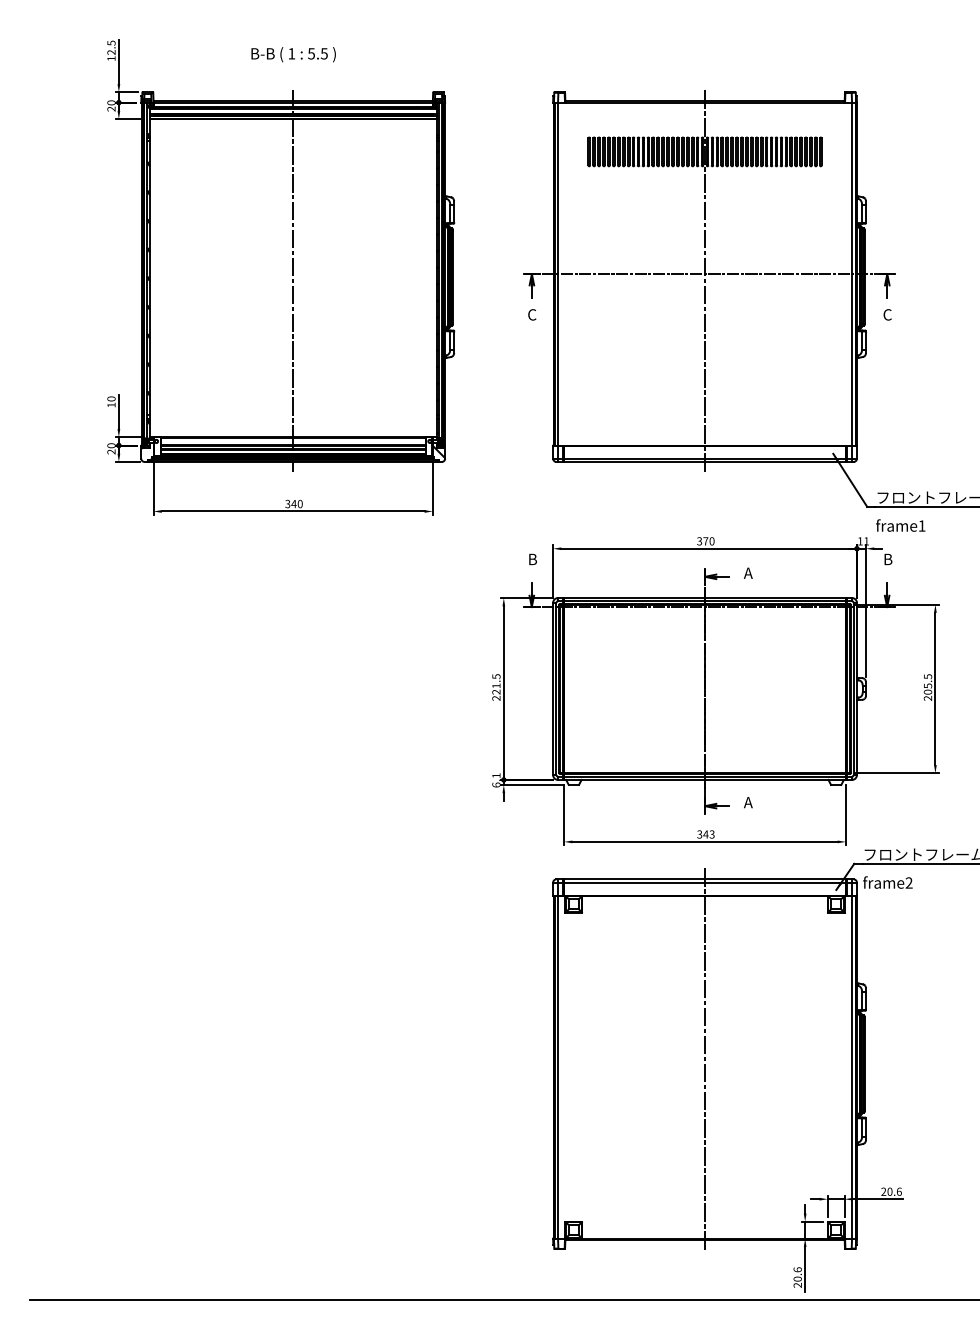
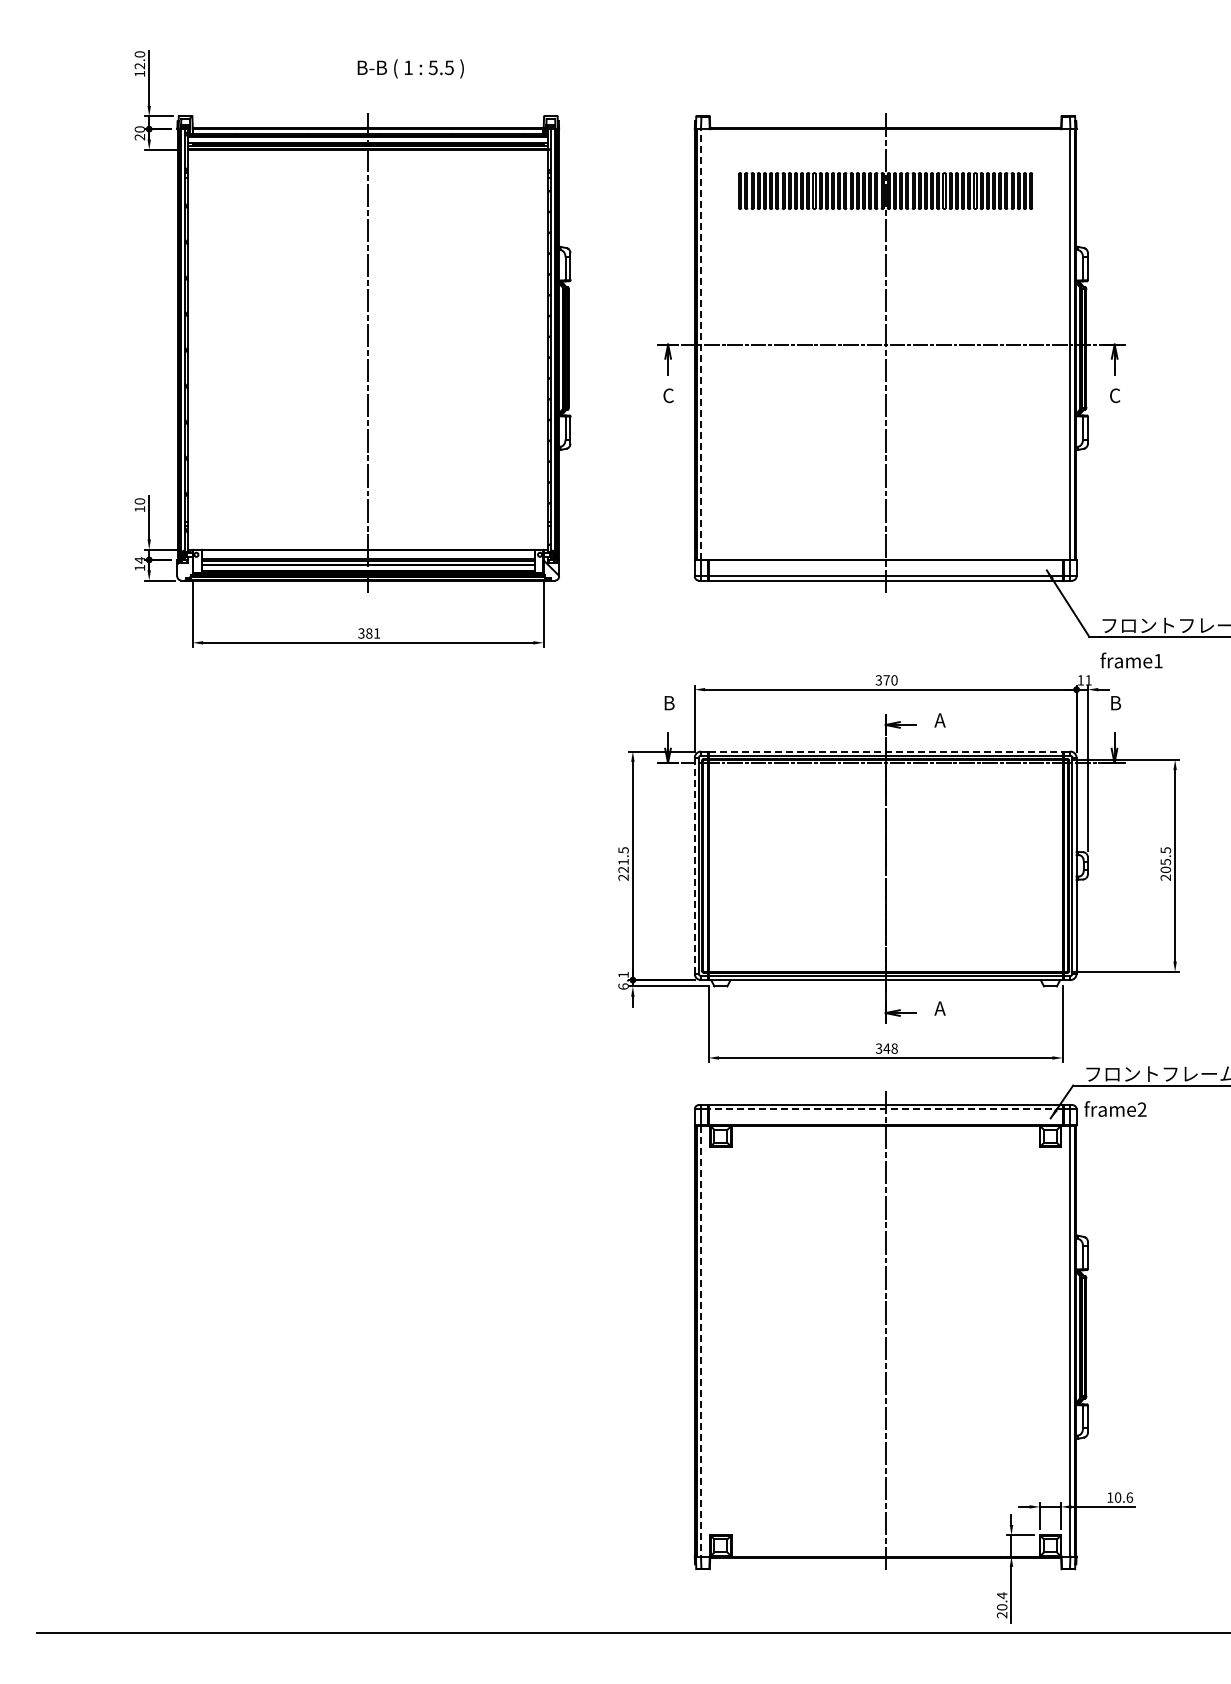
text: (111, 43) -> (139, 54), 12.5 -> 12.0
text: (293, 54) -> (410, 68), moved
line: (558, 274) -> (701, 344), solid -> dashed
text: (111, 448) -> (139, 563), 20 -> 14
text: (296, 504) -> (372, 633), 340 -> 381
line: (704, 597) -> (885, 751), solid -> dashed
line: (552, 689) -> (694, 866), solid -> dashed
text: (712, 834) -> (894, 1048), 343 -> 348
line: (704, 882) -> (885, 1109), solid -> dashed
line: (558, 1067) -> (701, 1341), solid -> dashed
text: (883, 1191) -> (1110, 1497), 20.6 -> 10.6
text: (797, 1269) -> (1001, 1595), 20.6 -> 20.4

